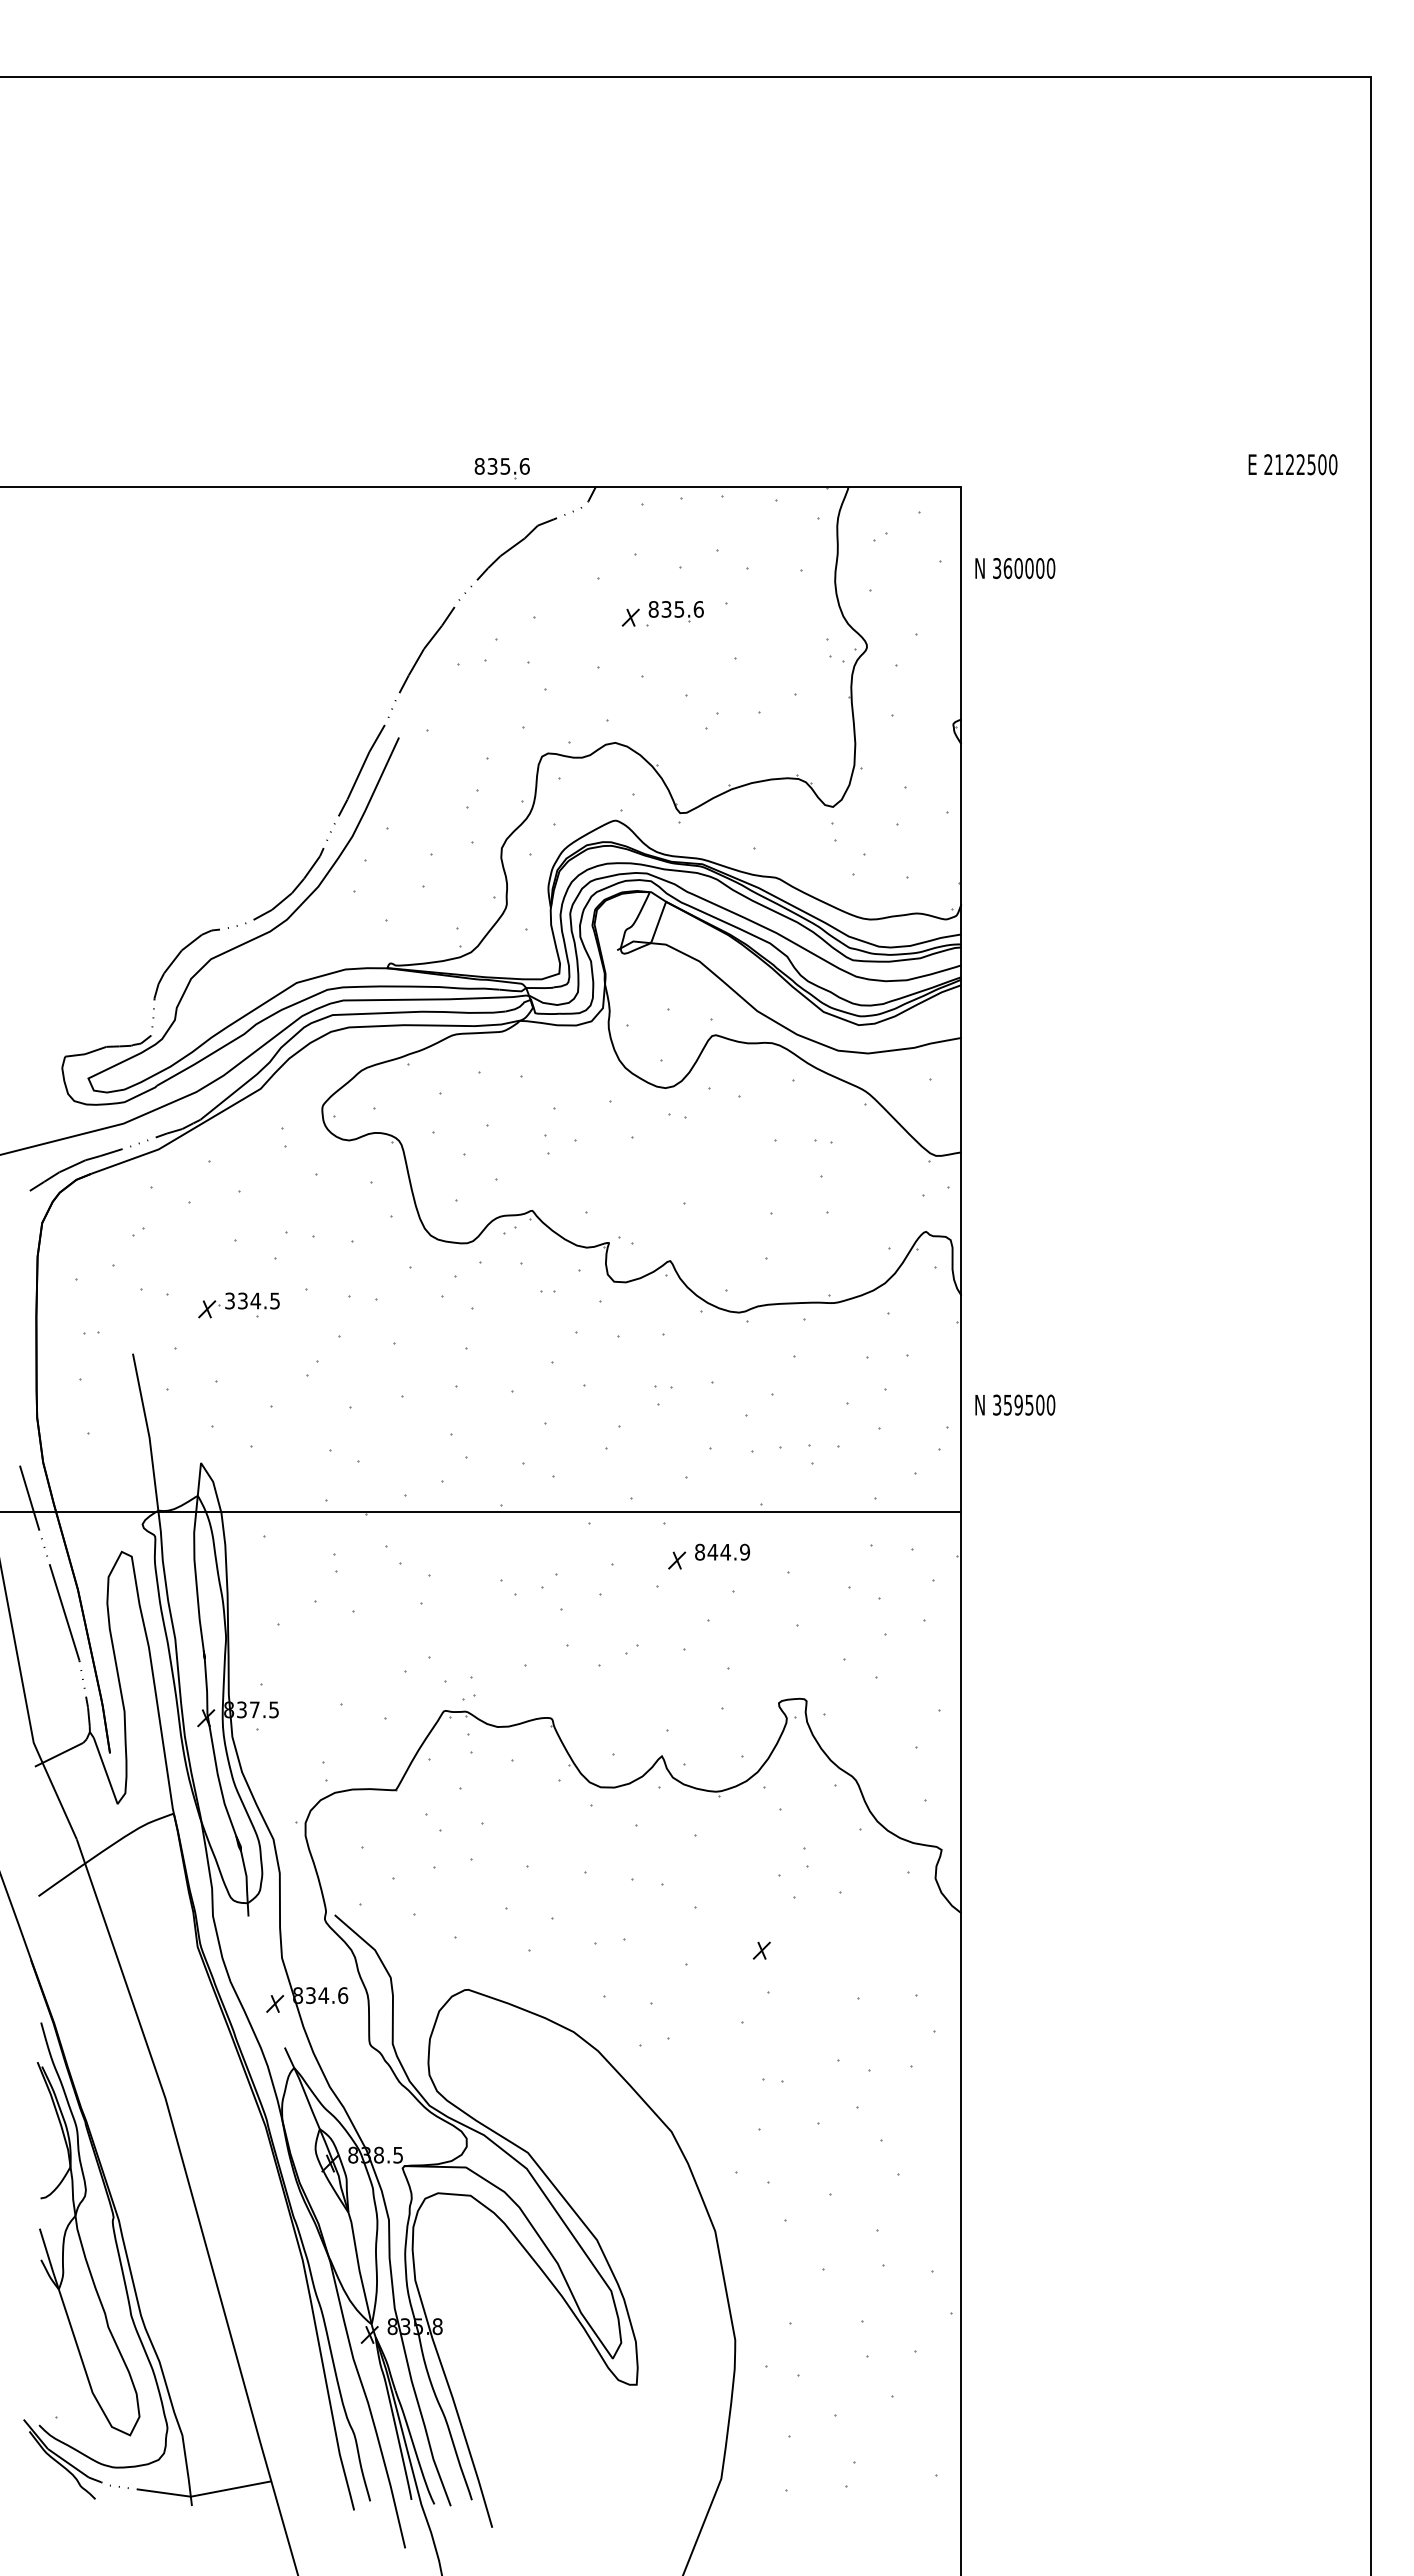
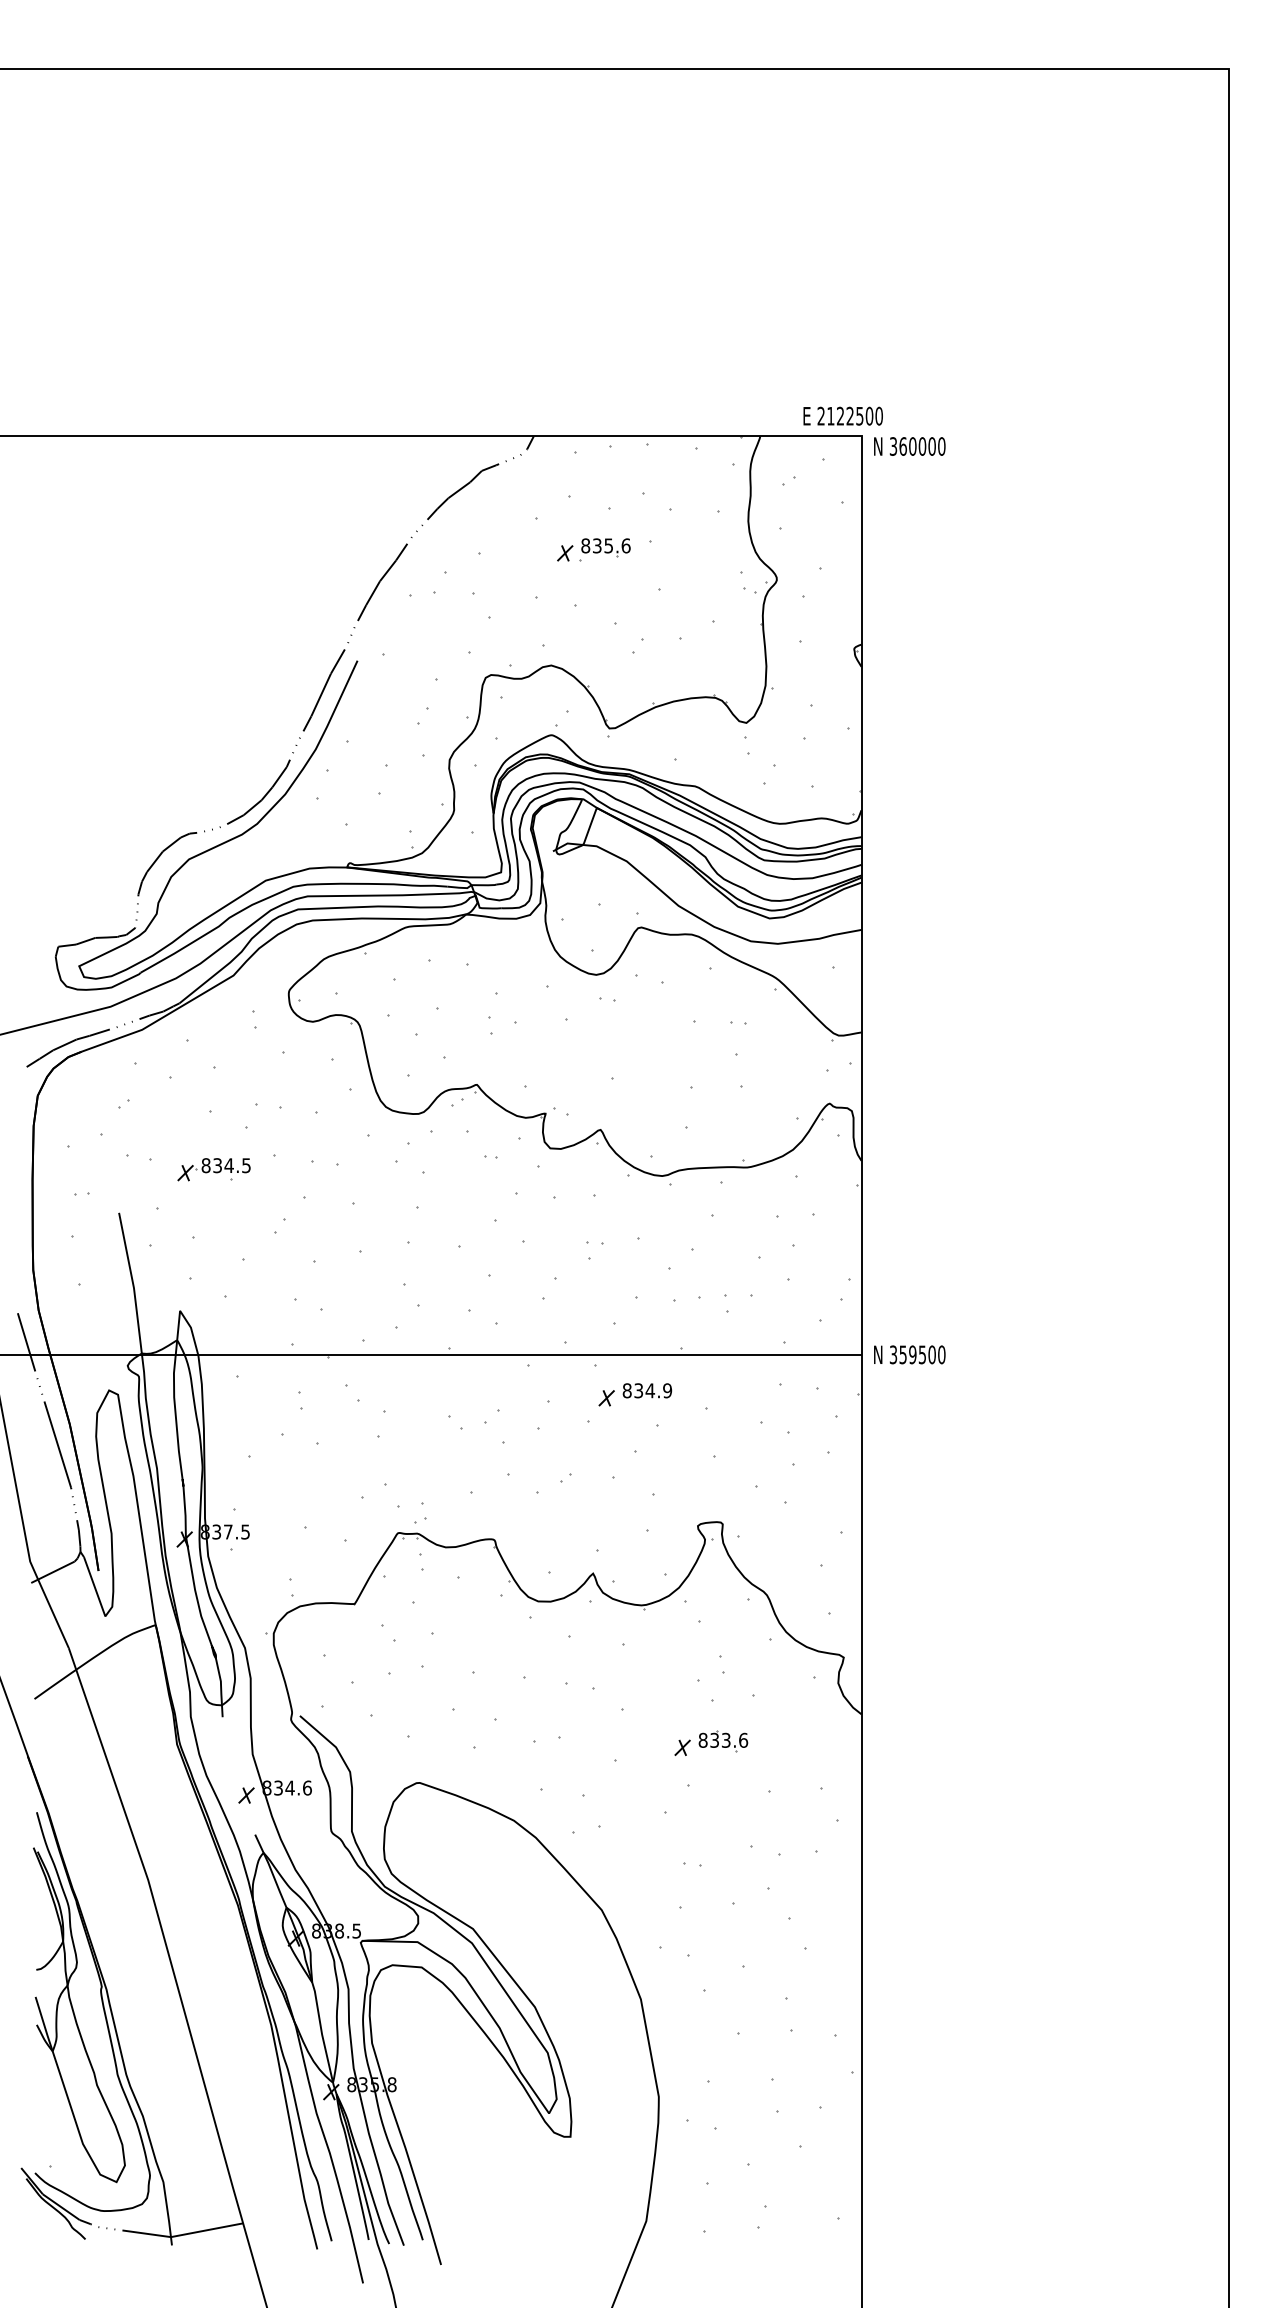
text: (1292, 464) -> (842, 416), moved
part: (501, 468) -> (449, 419), removed
text: (1015, 568) -> (909, 446), moved
text: (230, 1300) -> (206, 1165), 334.5 -> 834.5
text: (1015, 1404) -> (909, 1354), moved
text: (712, 1551) -> (638, 1390), 844.9 -> 834.9
part: (806, 1943) -> (722, 1741), added

